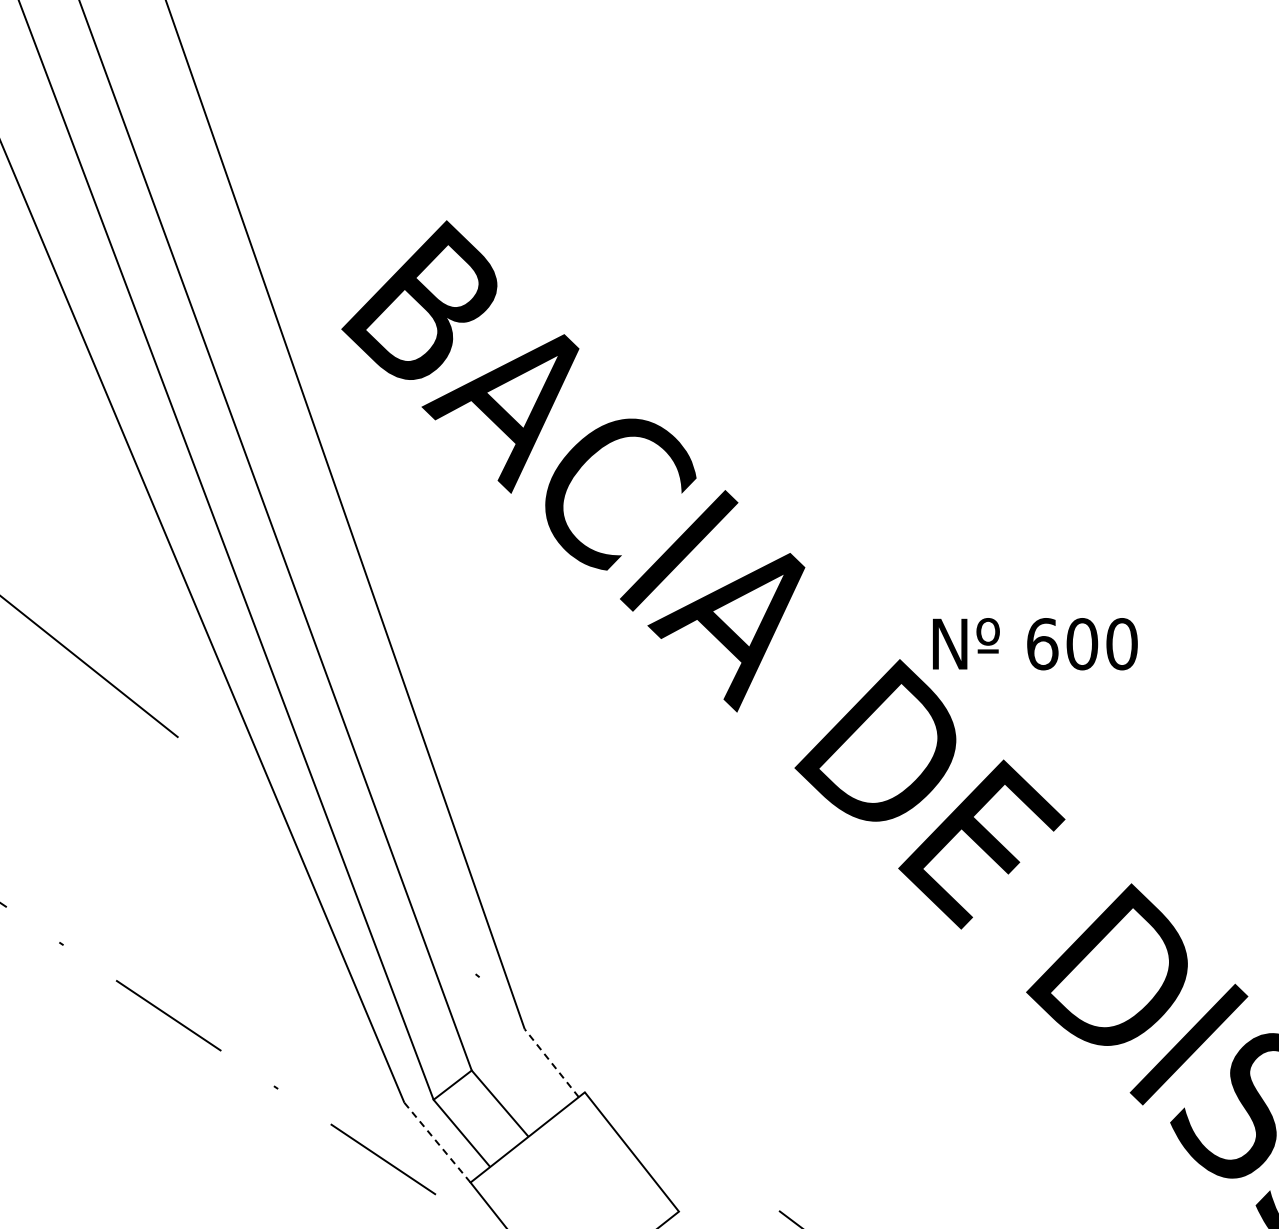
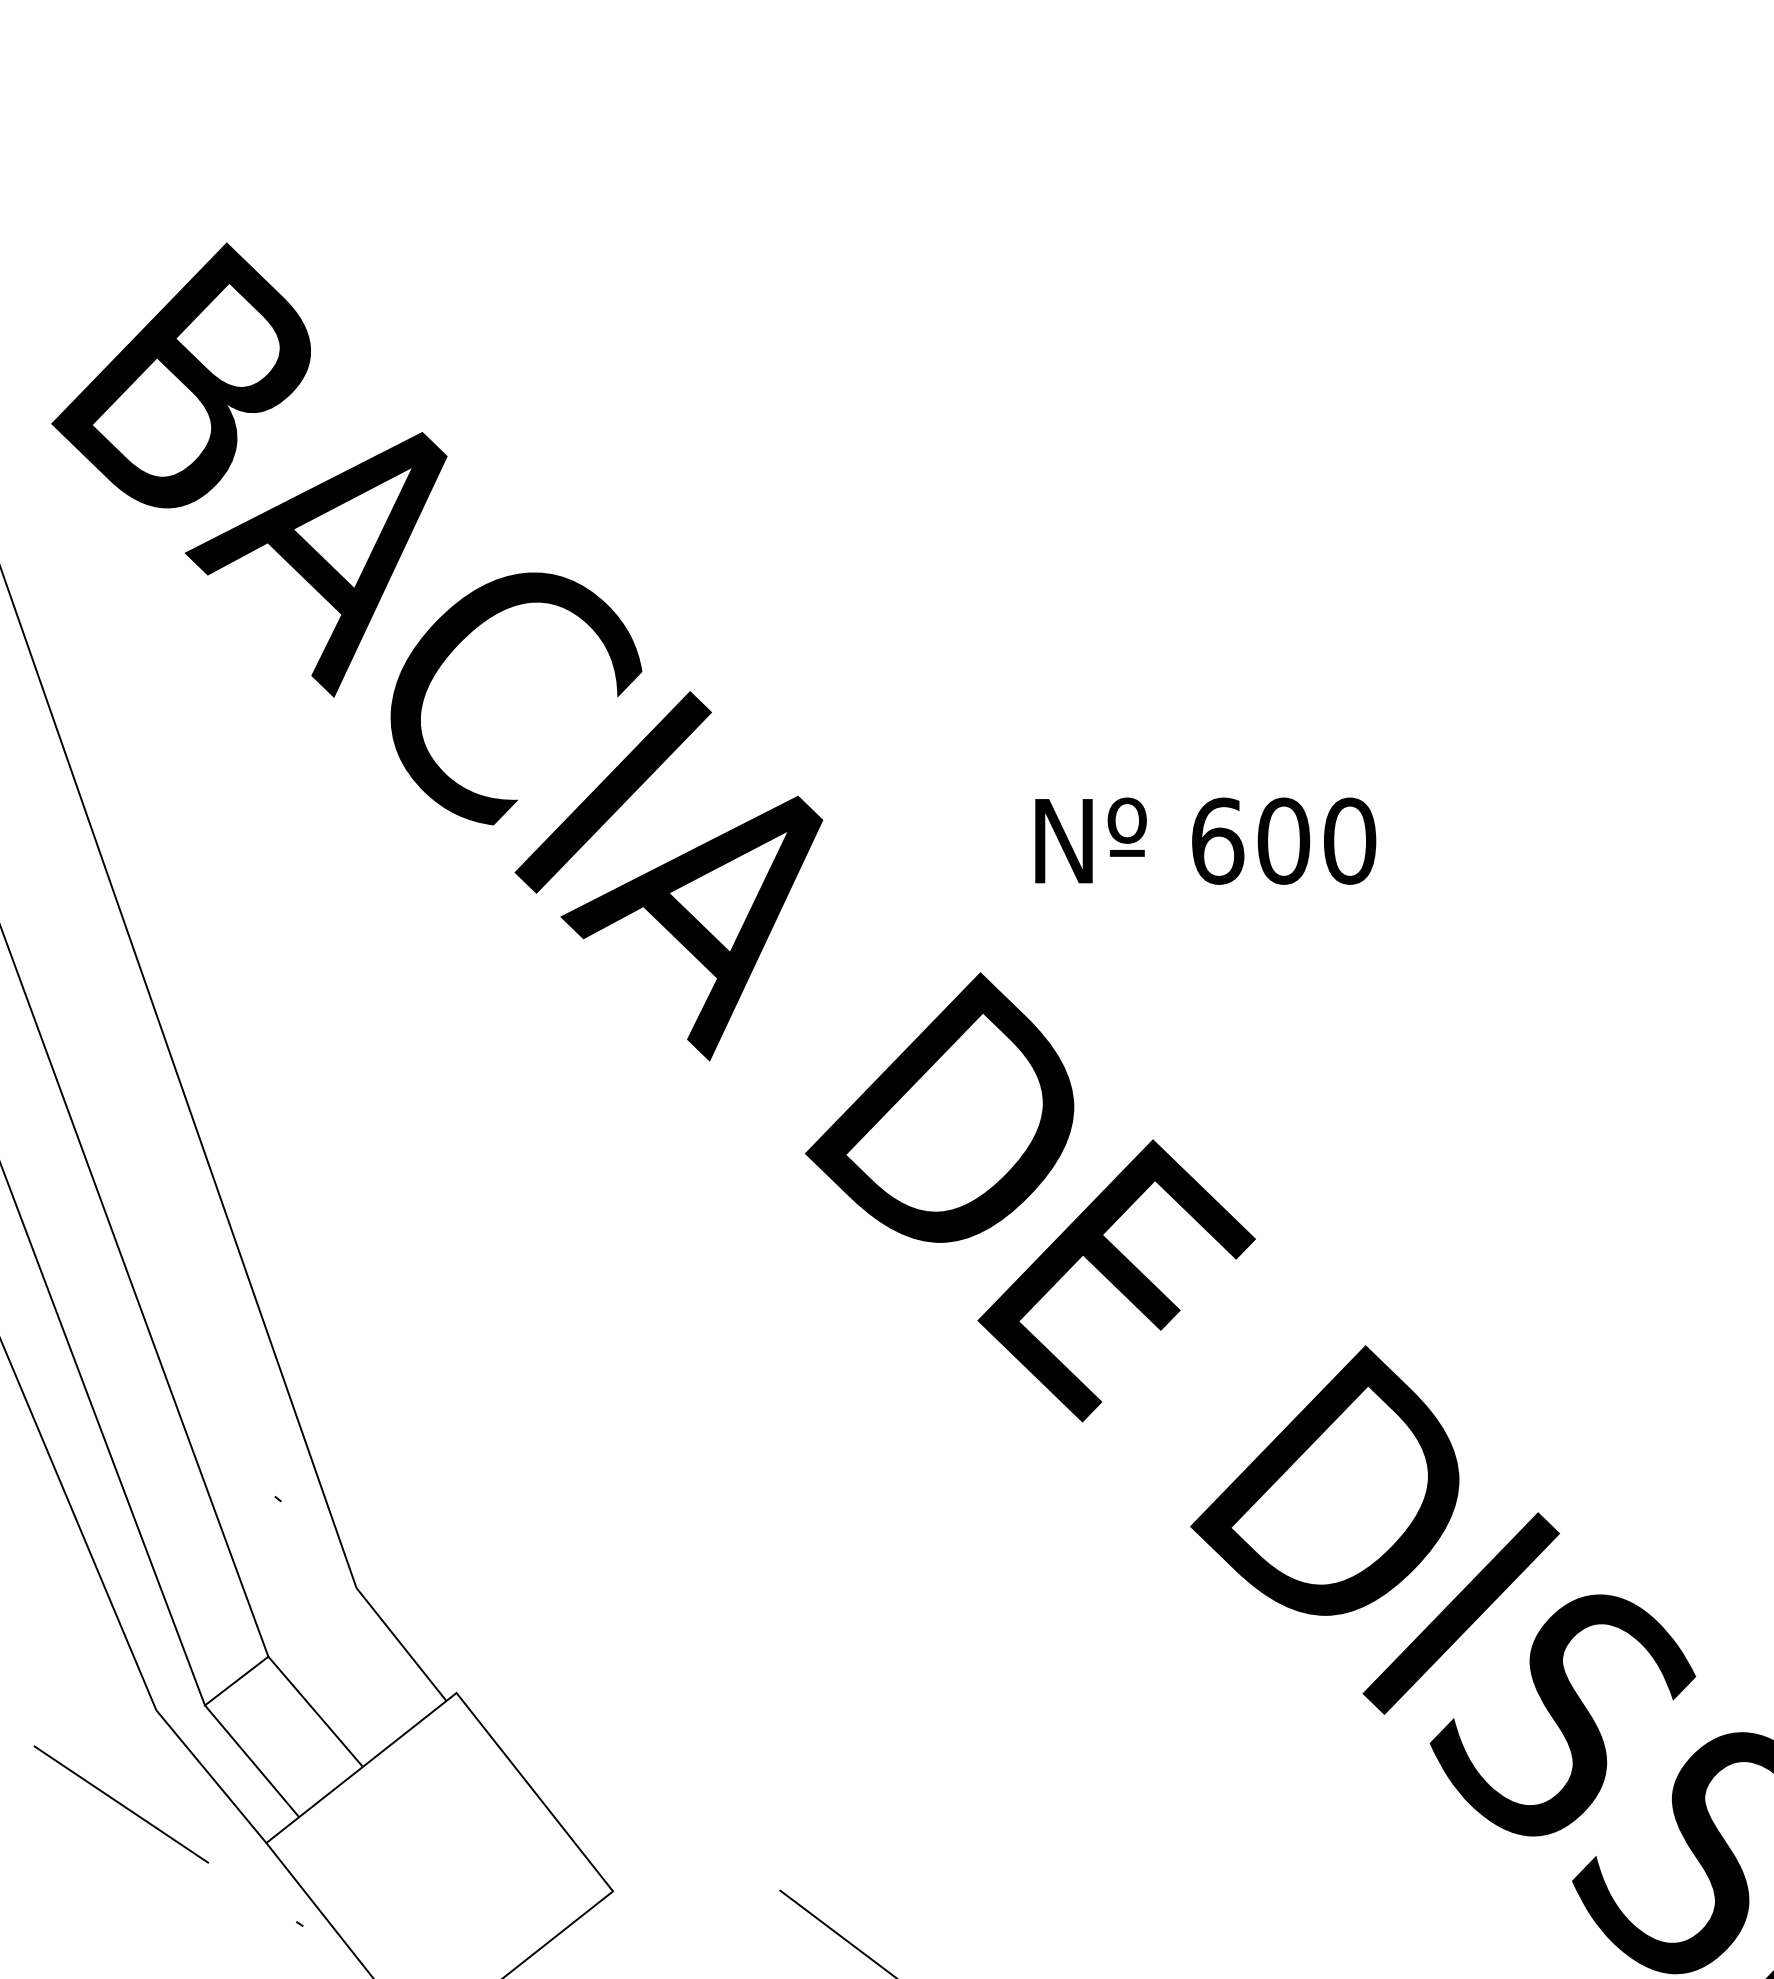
text: (1035, 644) -> (1205, 841), moved
line: (551, 1062) -> (401, 1643), dashed -> solid
line: (437, 1142) -> (211, 1776), dashed -> solid

